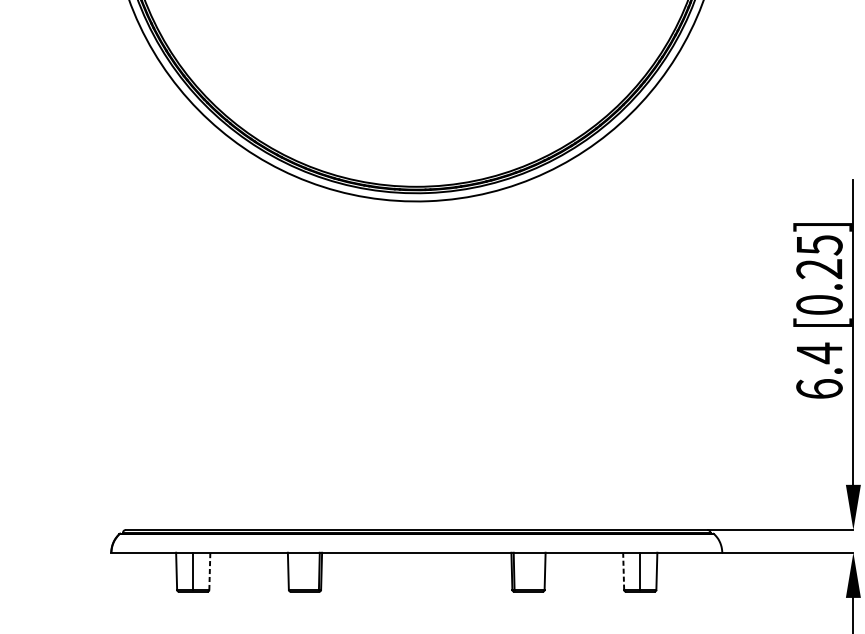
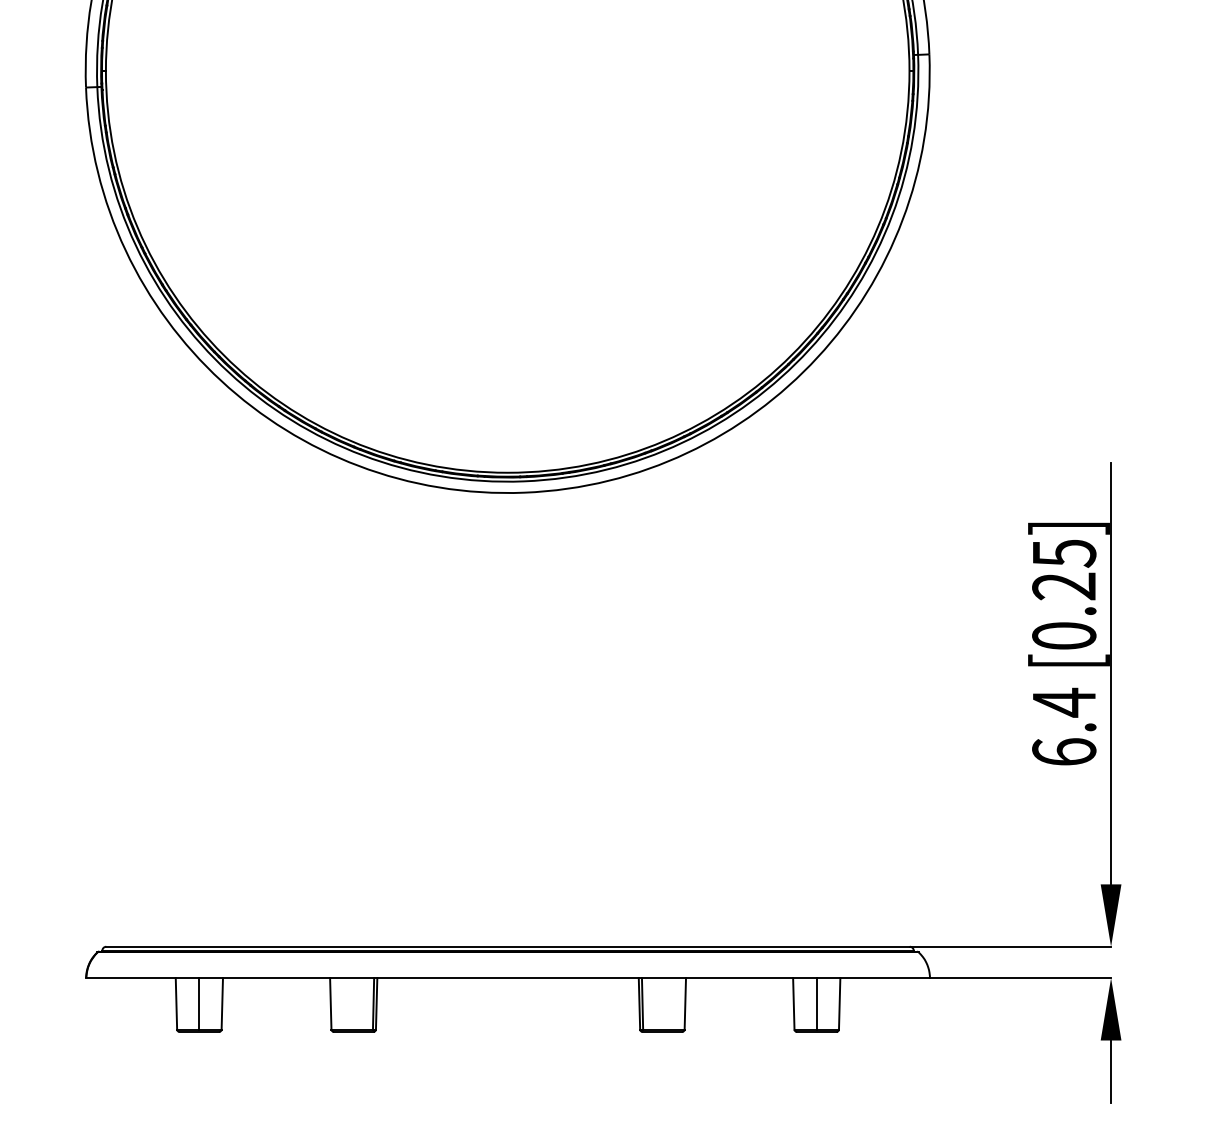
line: (209, 571) -> (222, 1003), dashed -> solid
line: (623, 571) -> (793, 1003), dashed -> solid

